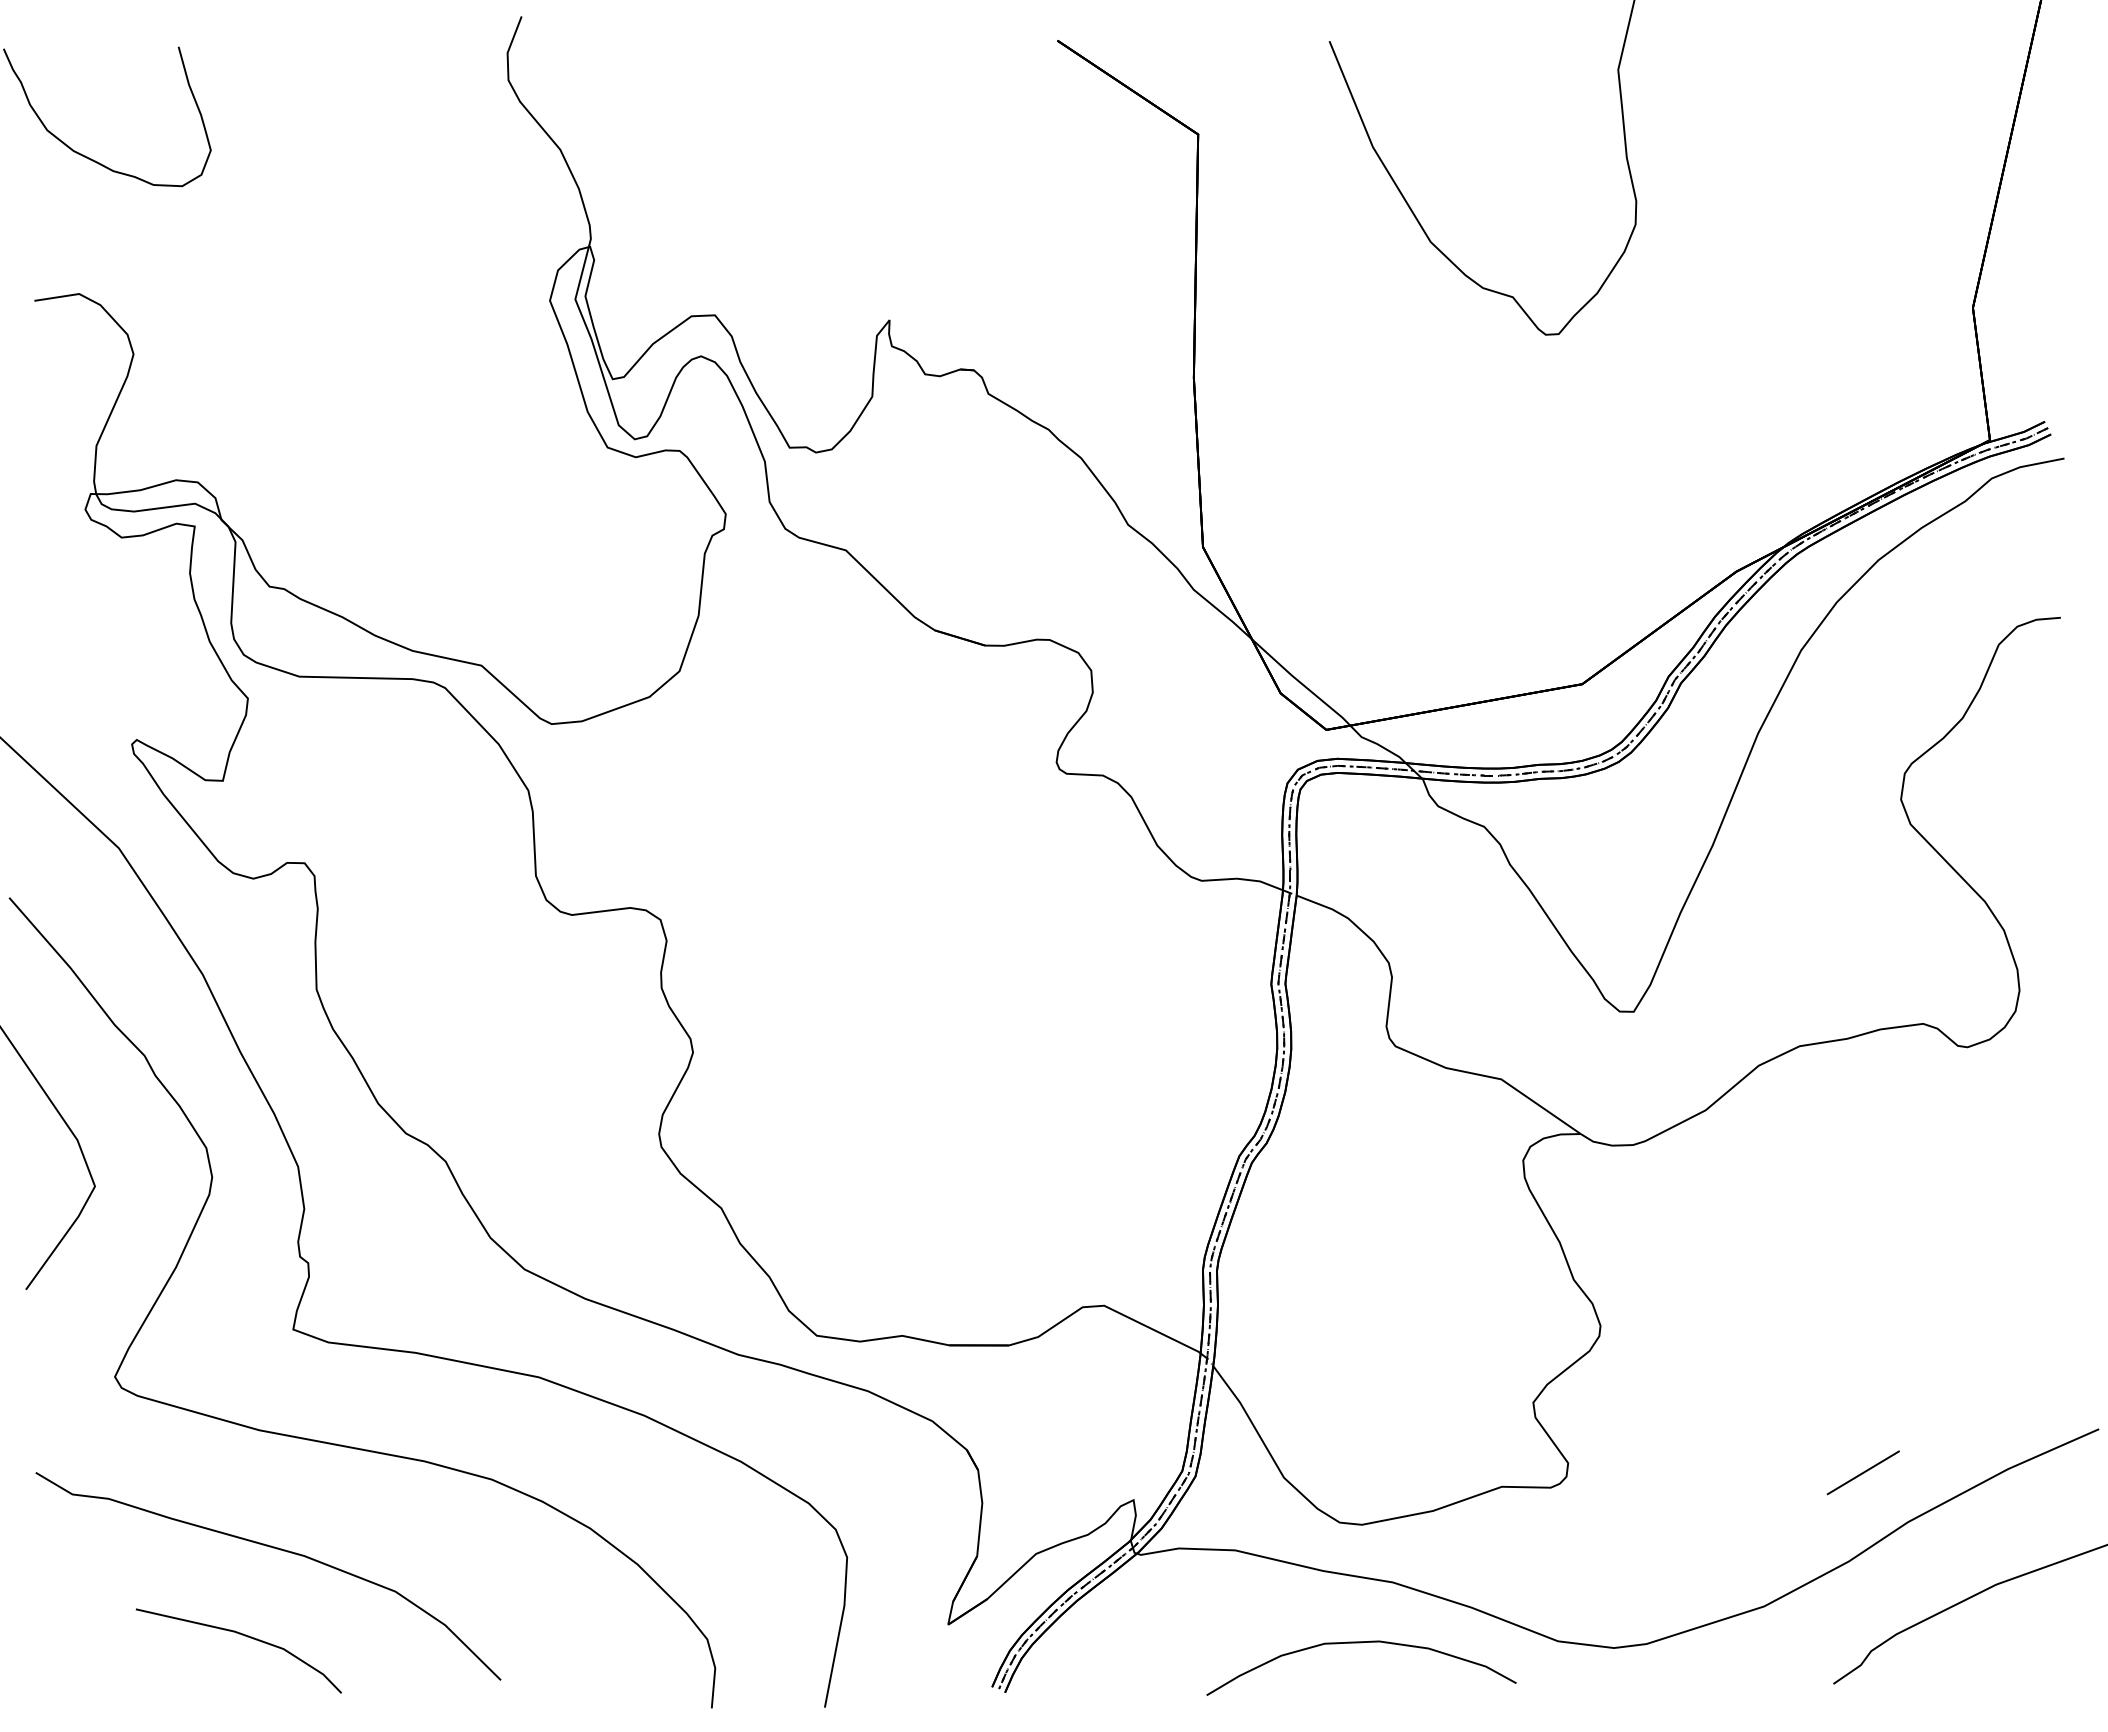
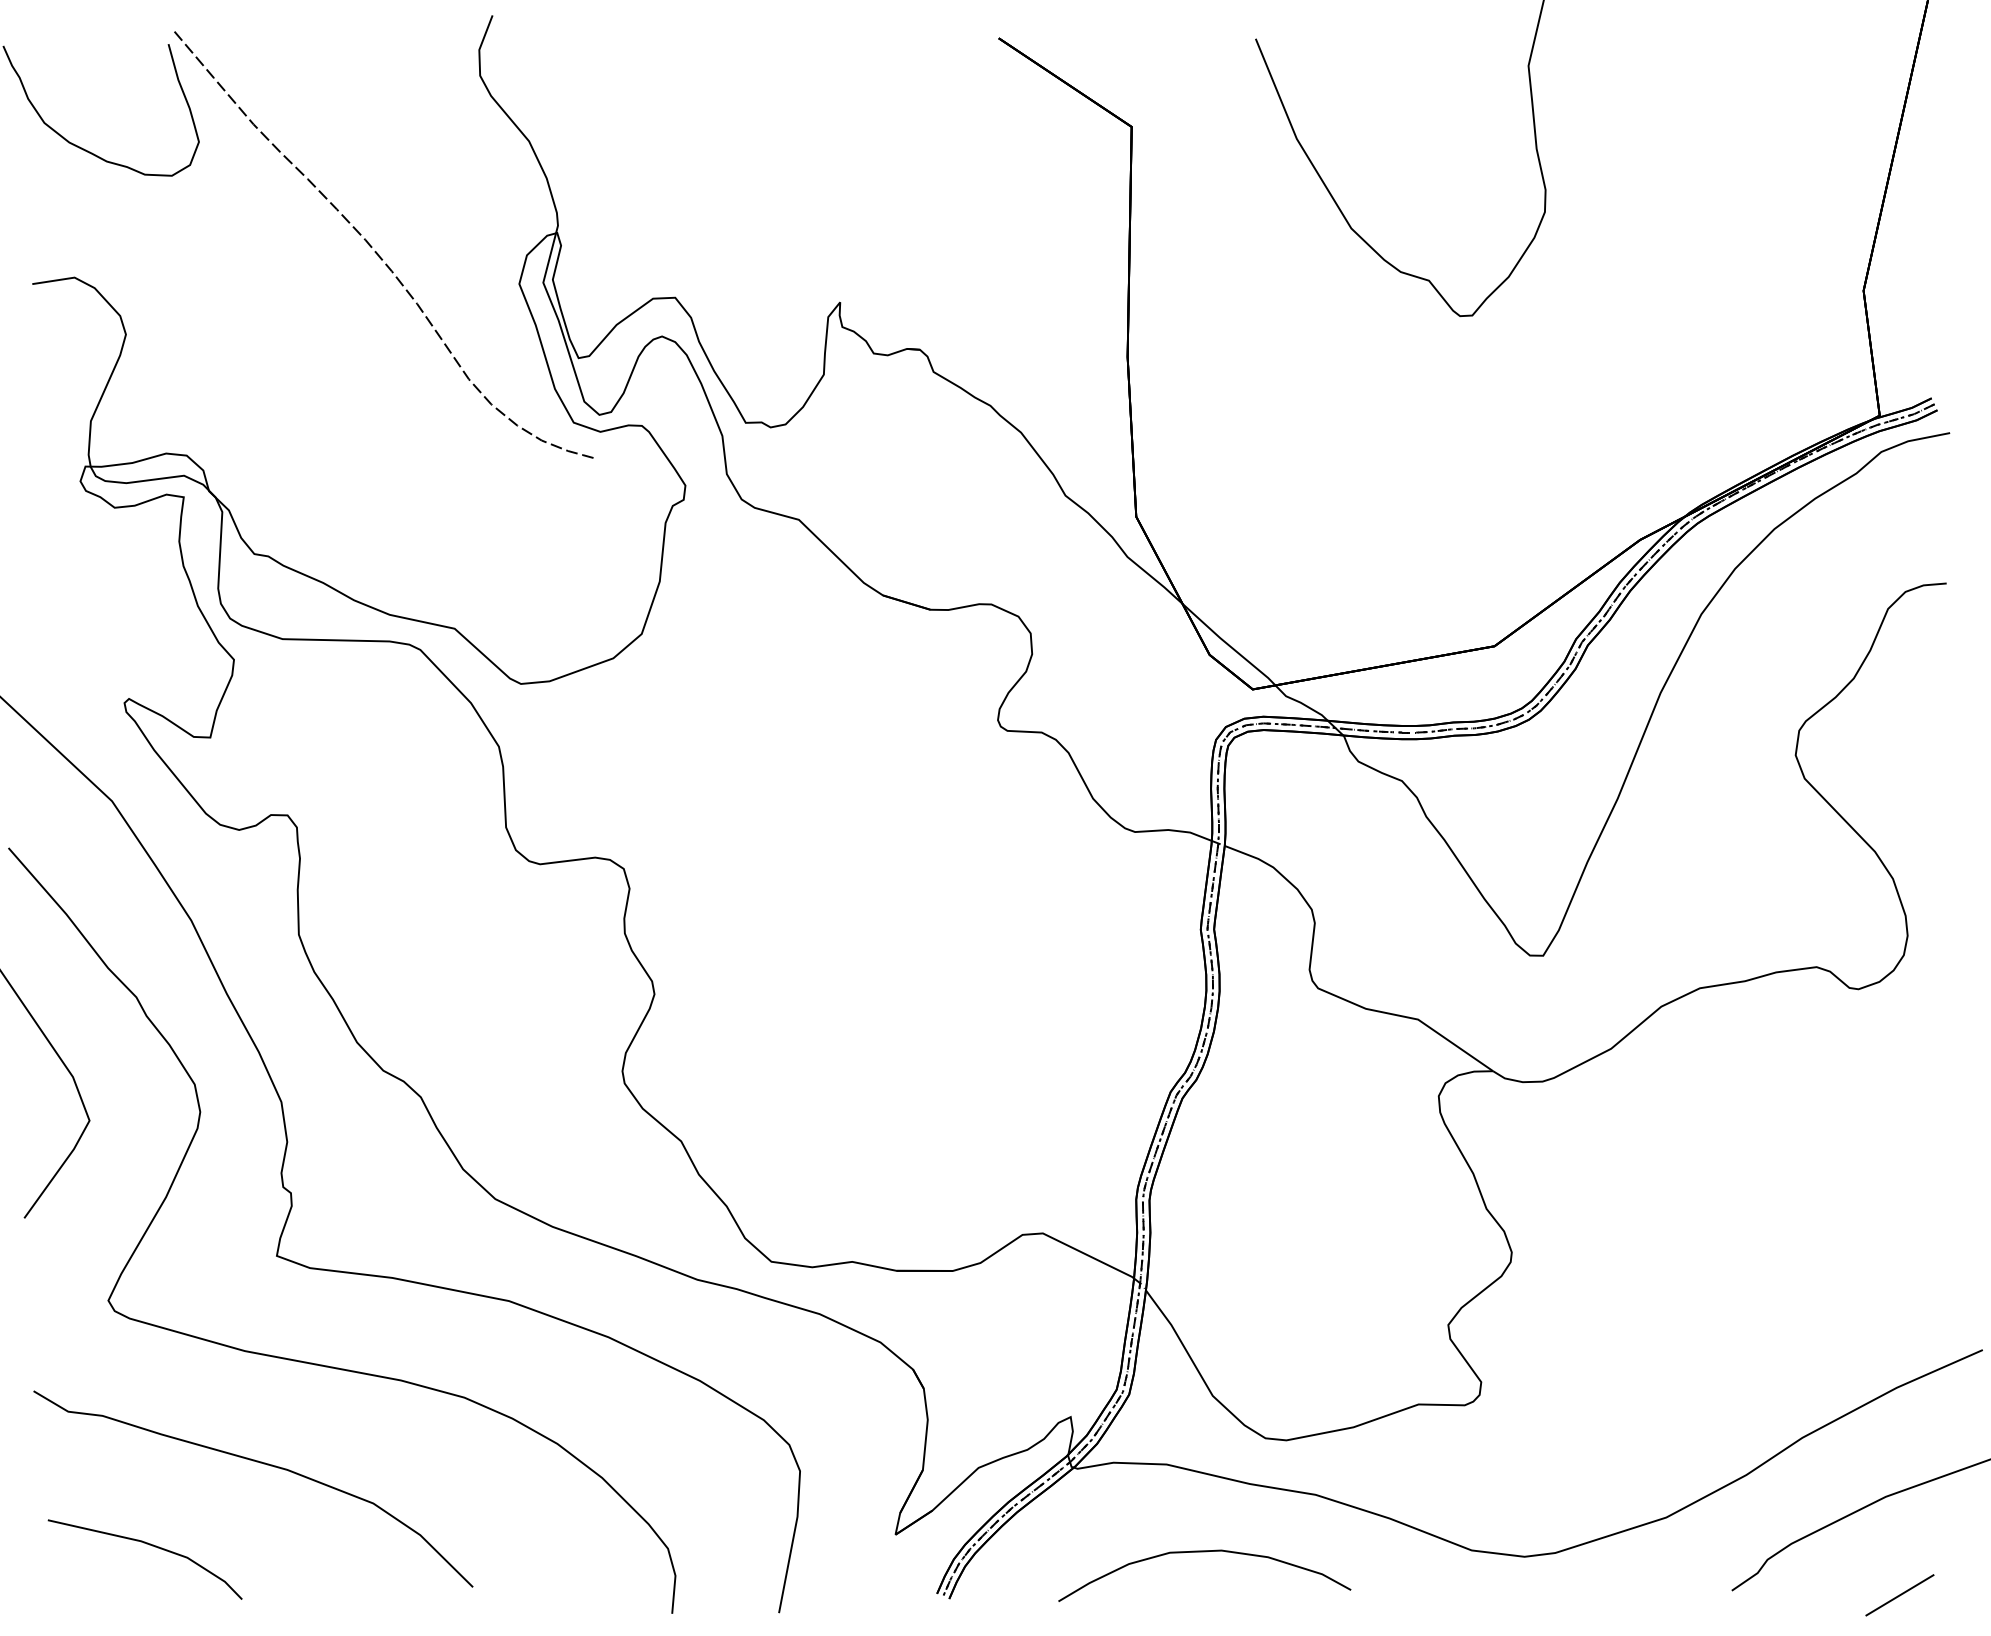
curve: (398, 266) -> (376, 251), added
line: (1862, 1472) -> (1899, 1595), moved
line: (244, 1636) -> (150, 1545), moved
curve: (1361, 1643) -> (1204, 1552), moved

